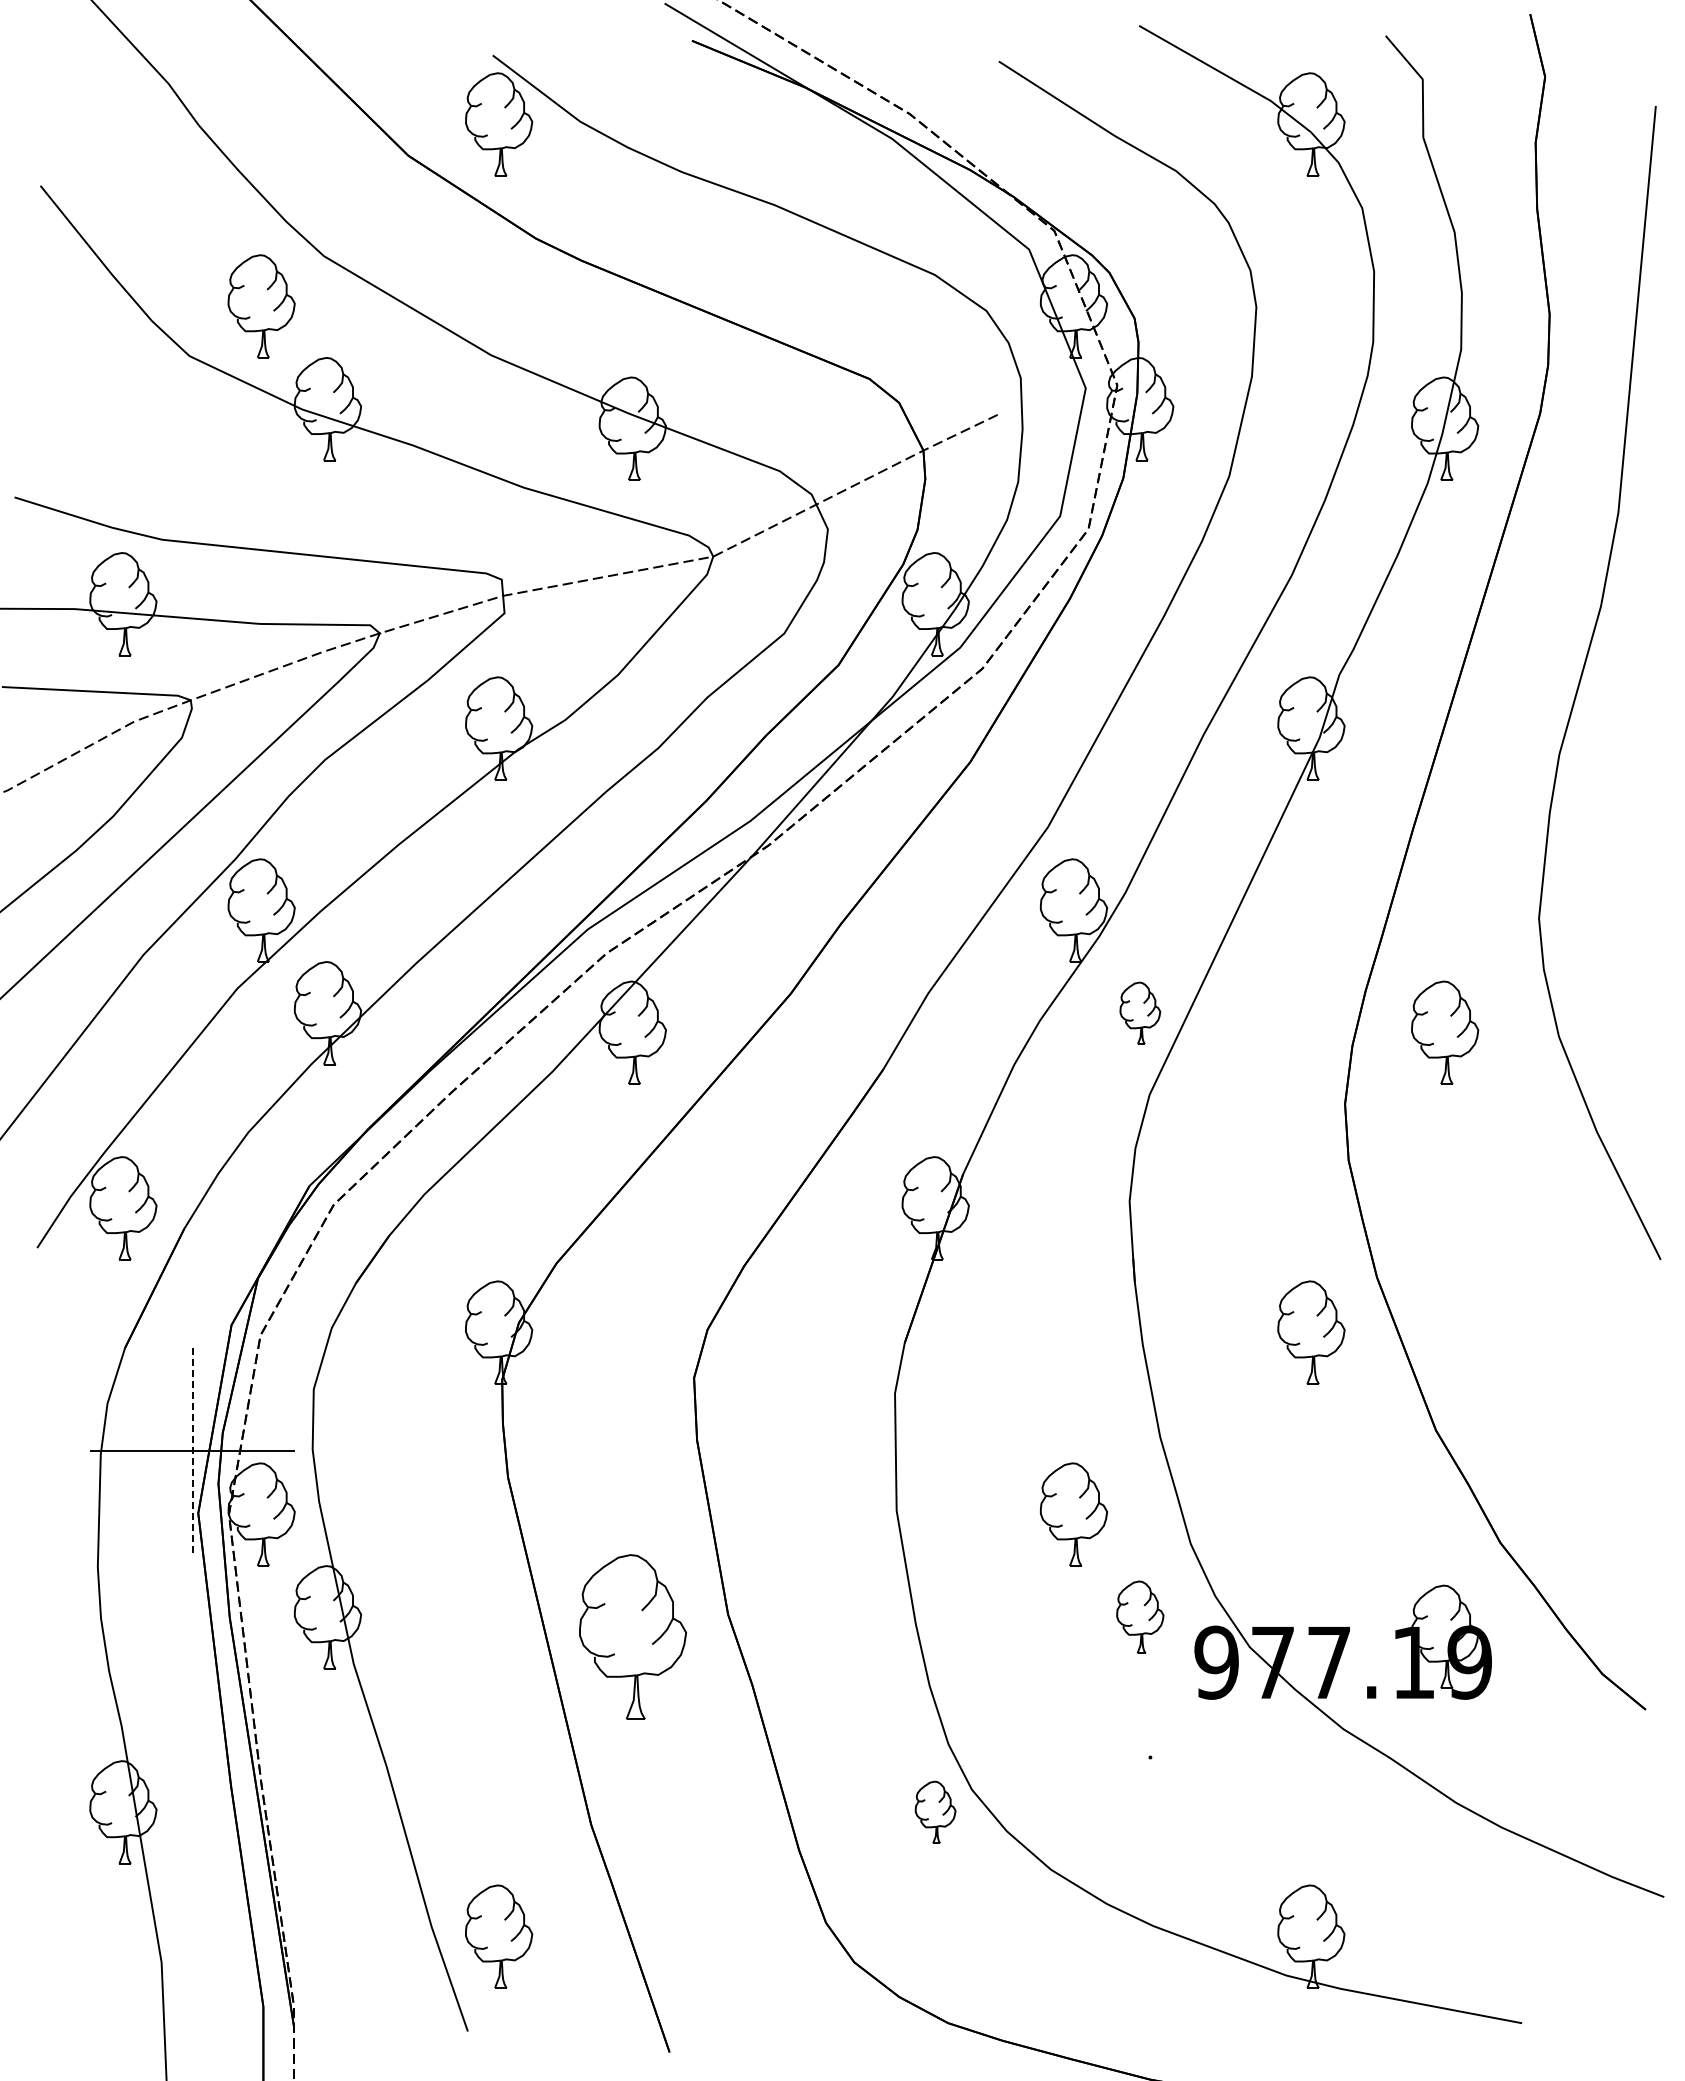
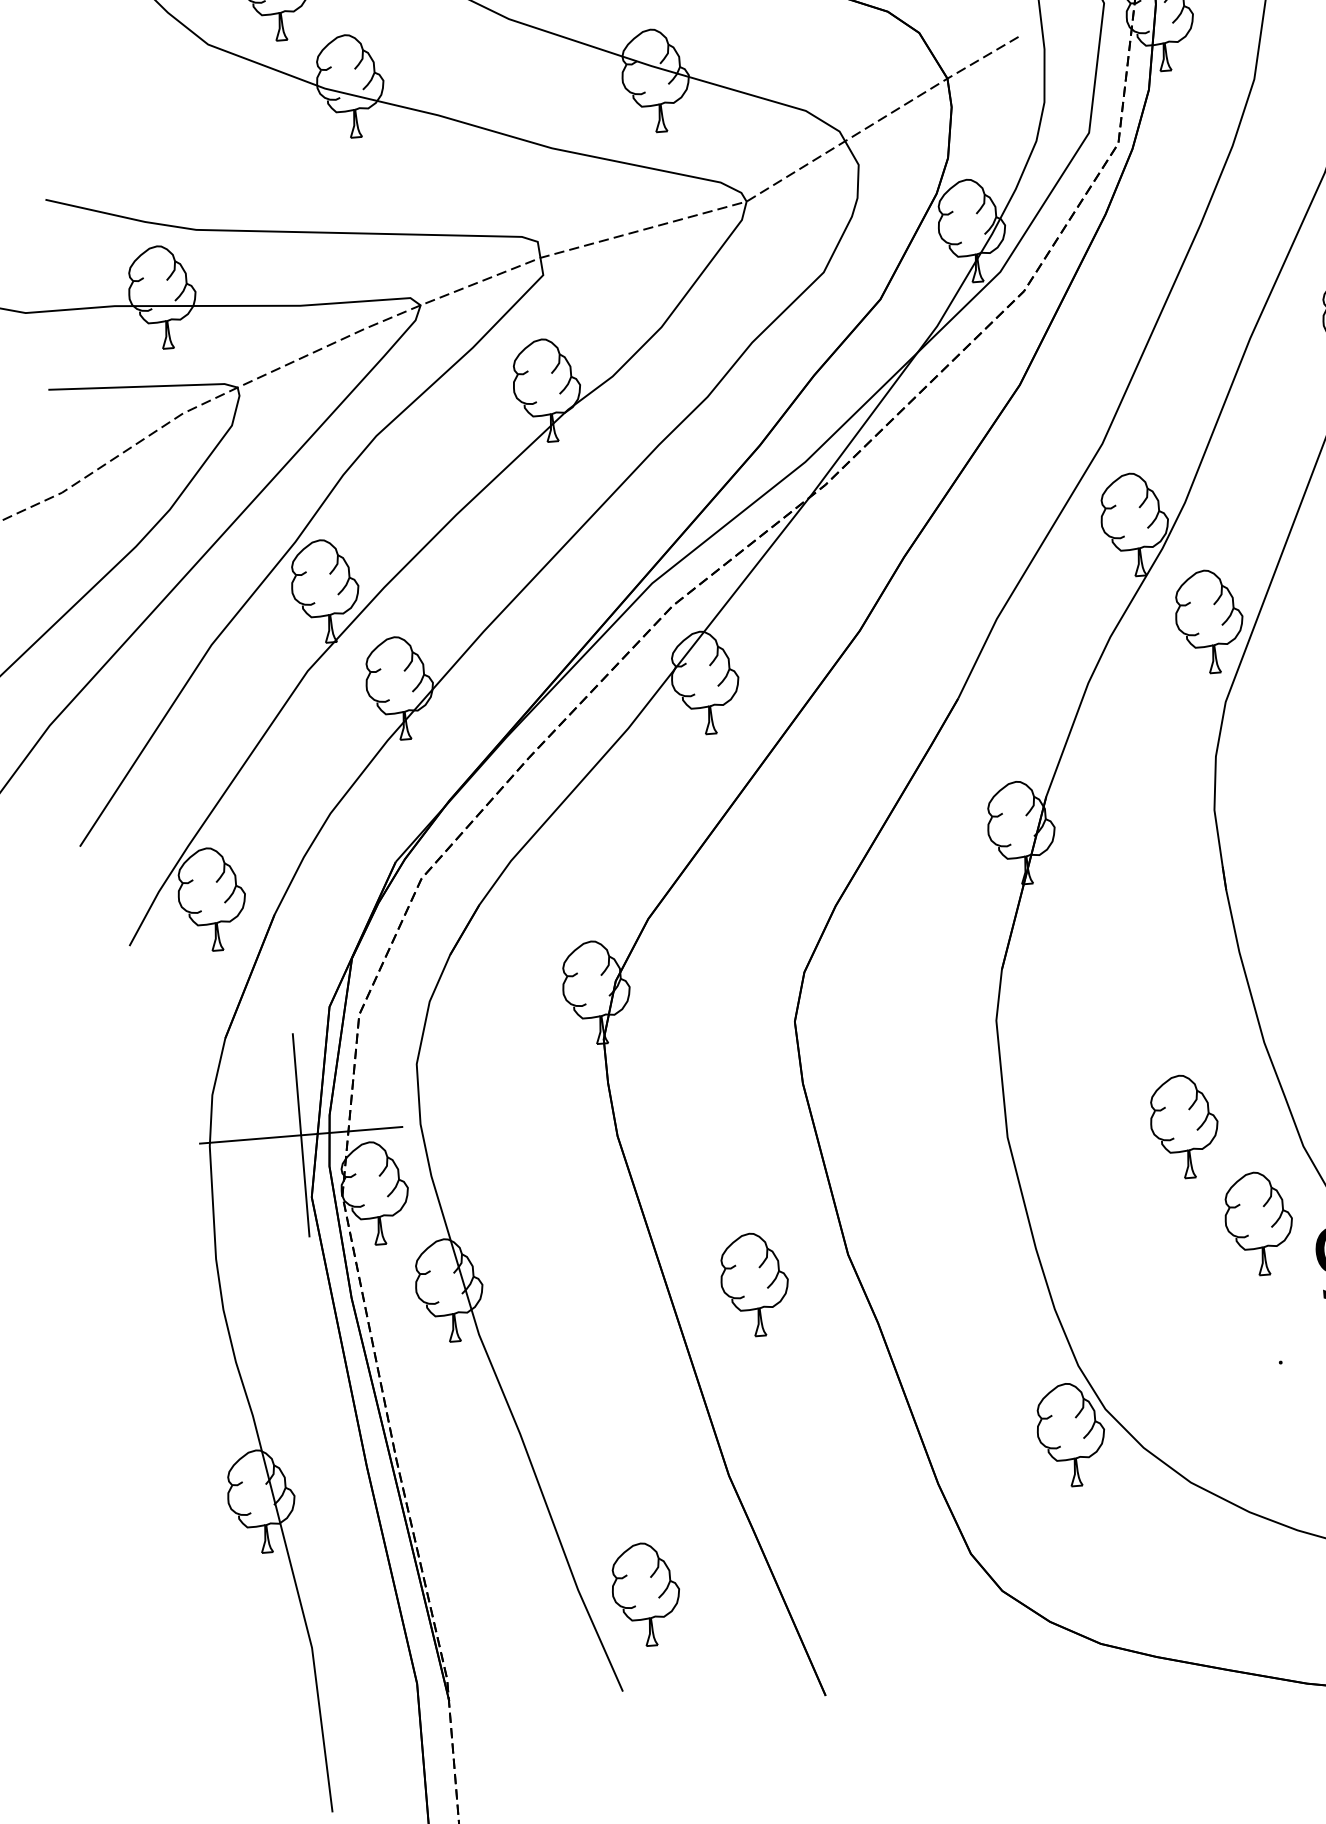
part: (1140, 1013) -> (1209, 621), size x1.67
line: (192, 1450) -> (300, 1135), dashed -> solid
part: (1140, 1617) -> (1259, 1223), size x1.43
part: (632, 1636) -> (754, 1284), size x0.62
part: (935, 1812) -> (1071, 1434), size x1.67

